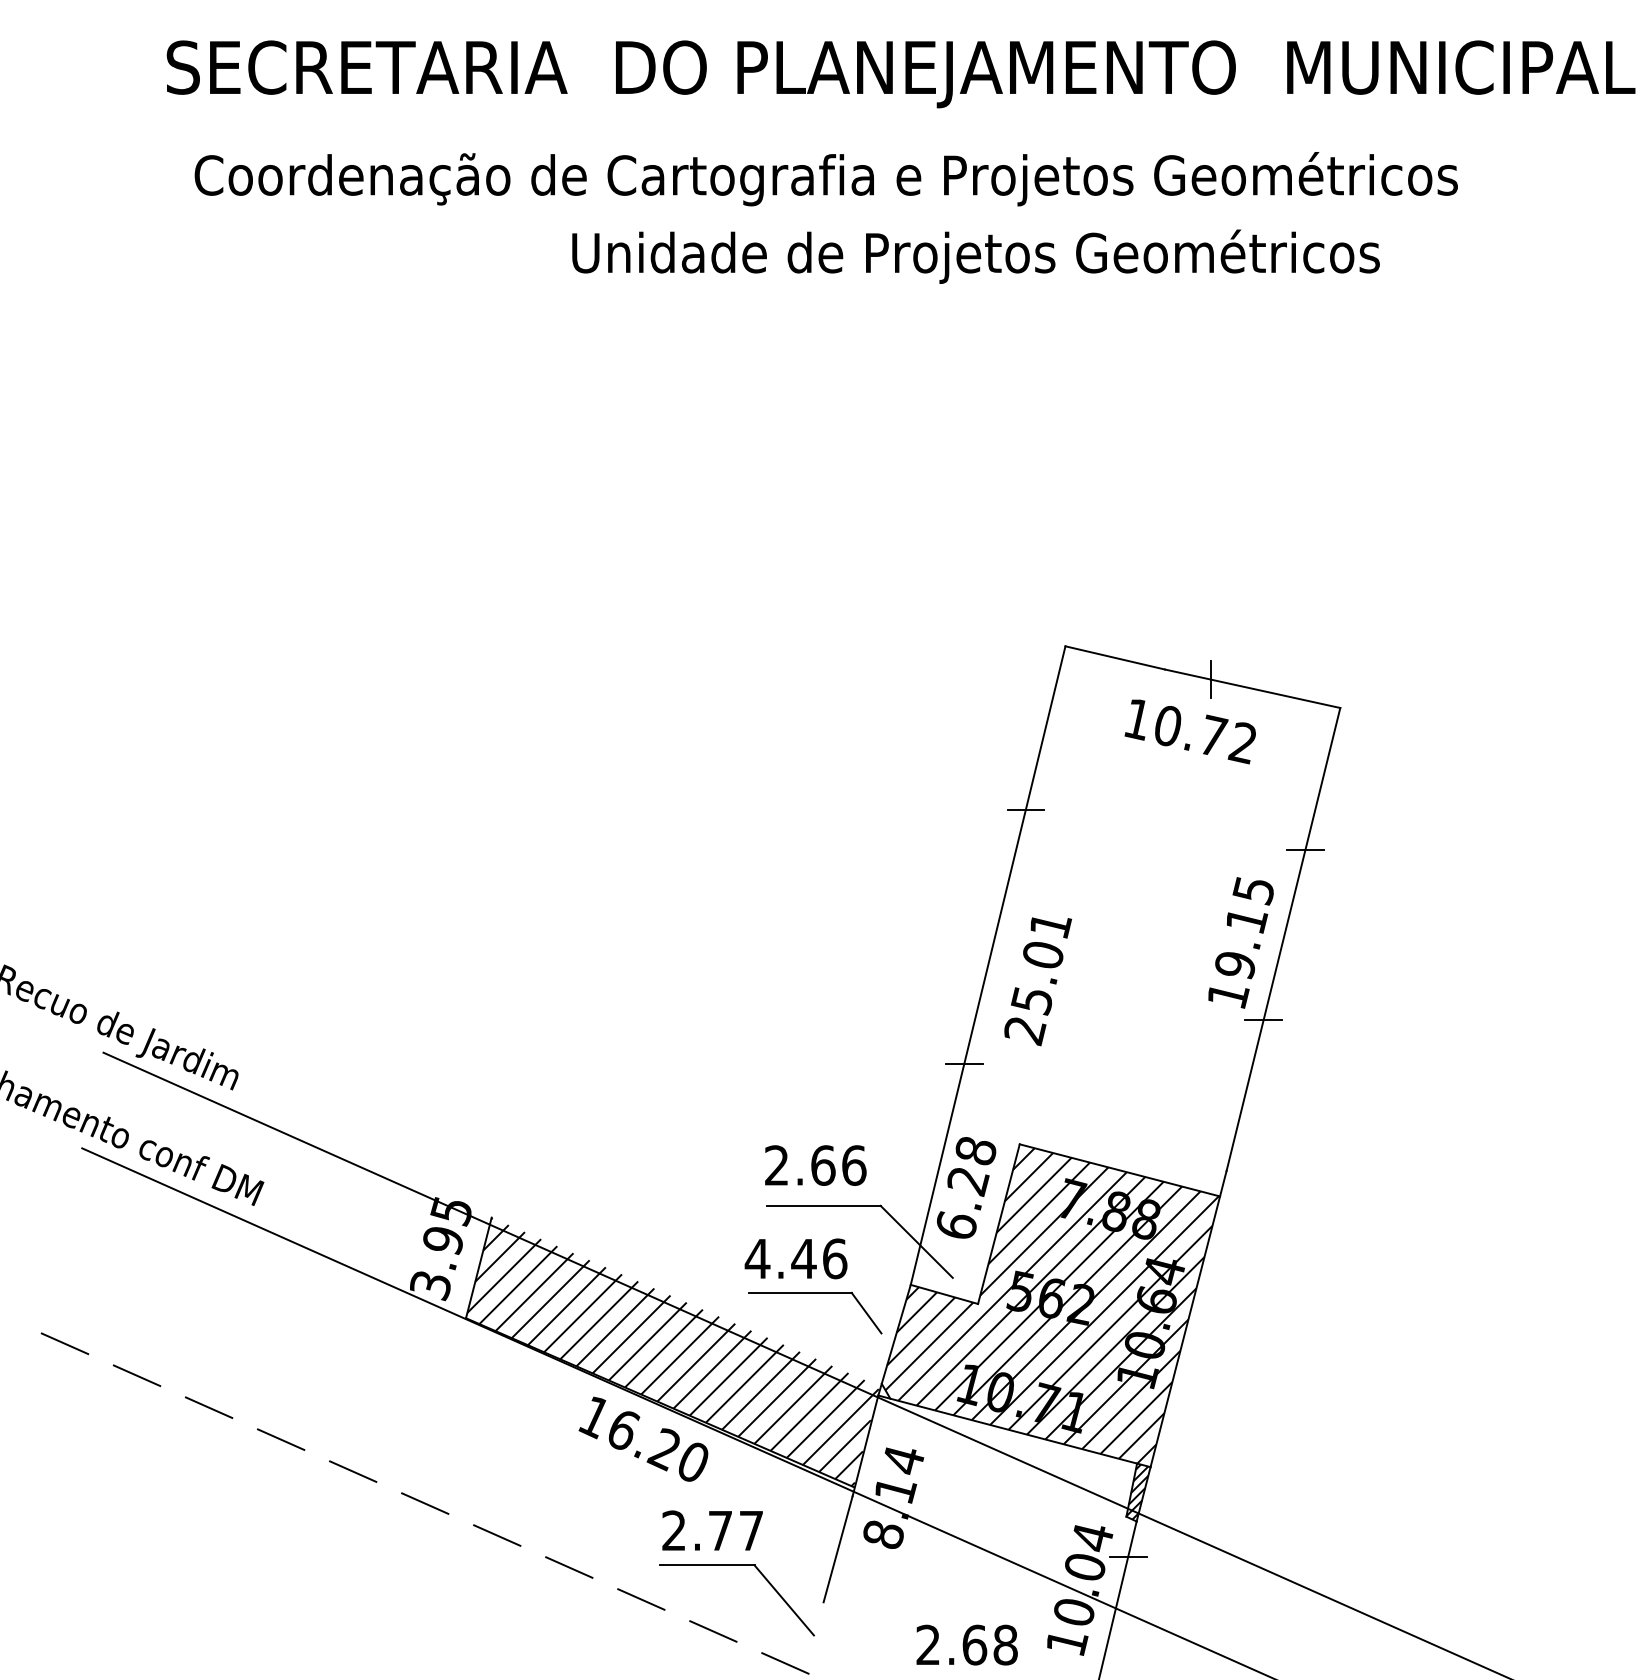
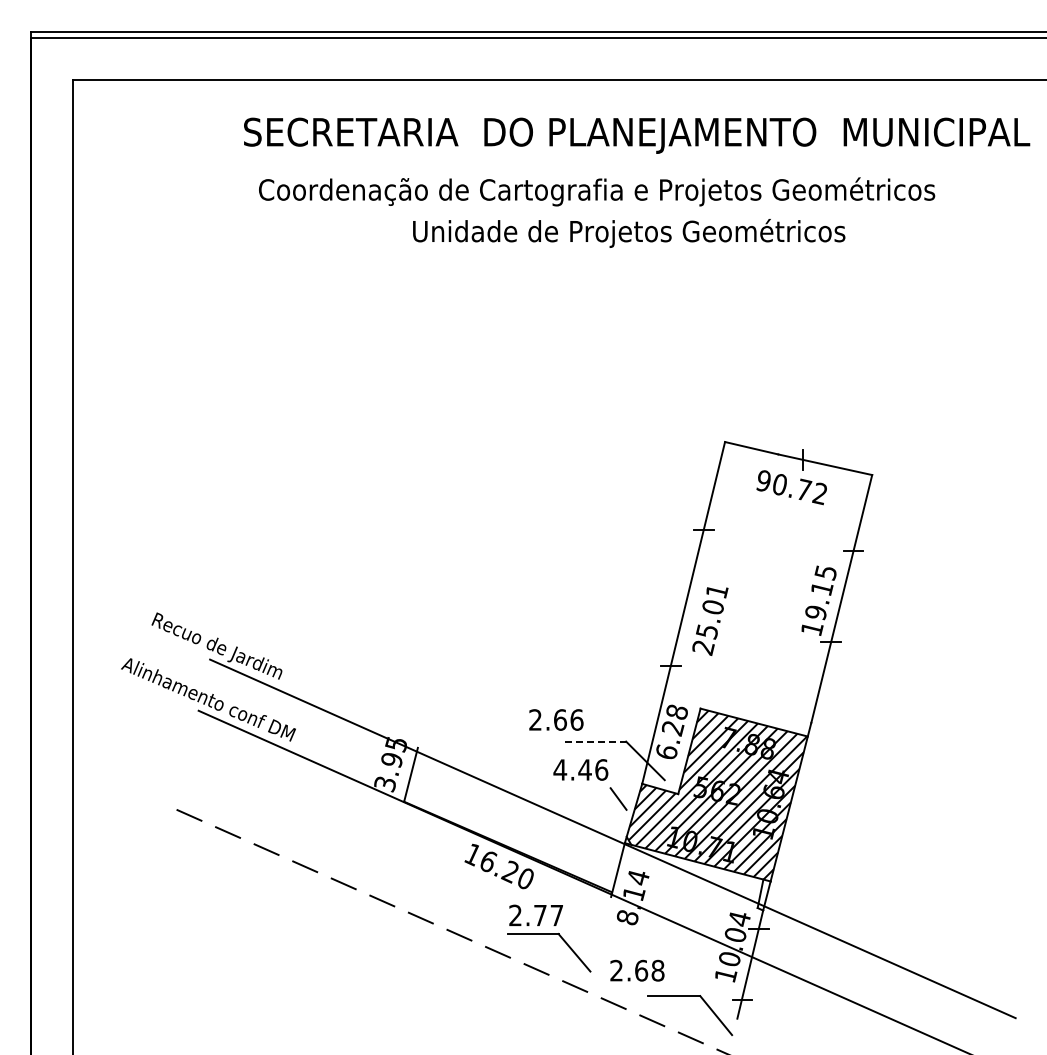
text: (976, 256) -> (629, 233), moved
text: (1137, 720) -> (763, 481), 10.72 -> 90.72
text: (815, 1164) -> (556, 719), moved
line: (825, 1205) -> (596, 741), solid -> dashed
line: (799, 1293) -> (582, 788), removed
hatch: (672, 1351) -> (514, 819), removed
hatch: (1137, 1491) -> (763, 894), removed
line: (838, 1547) -> (603, 924), removed
text: (967, 1644) -> (637, 970), moved

